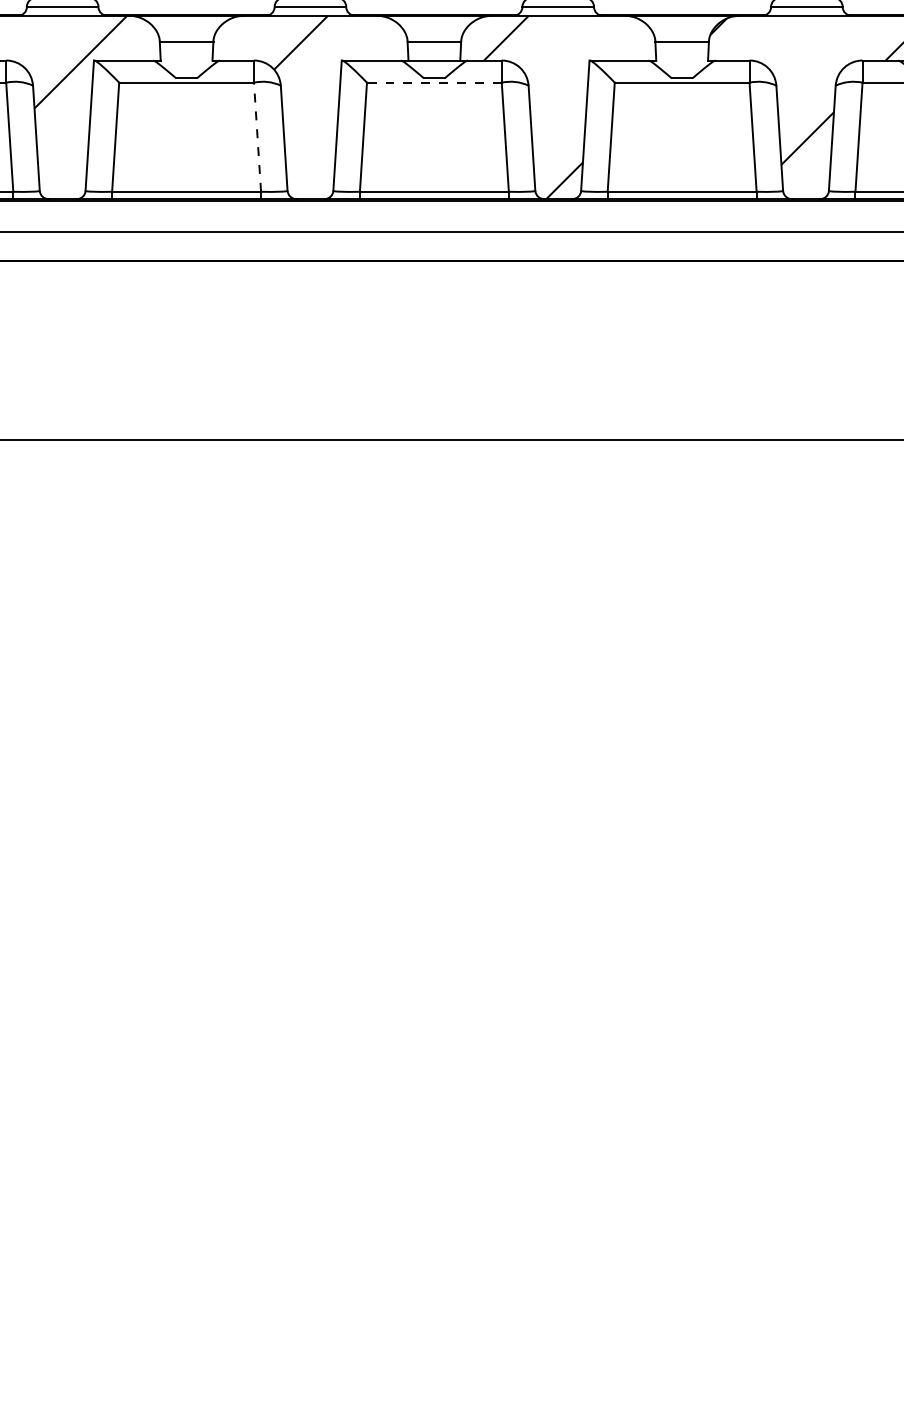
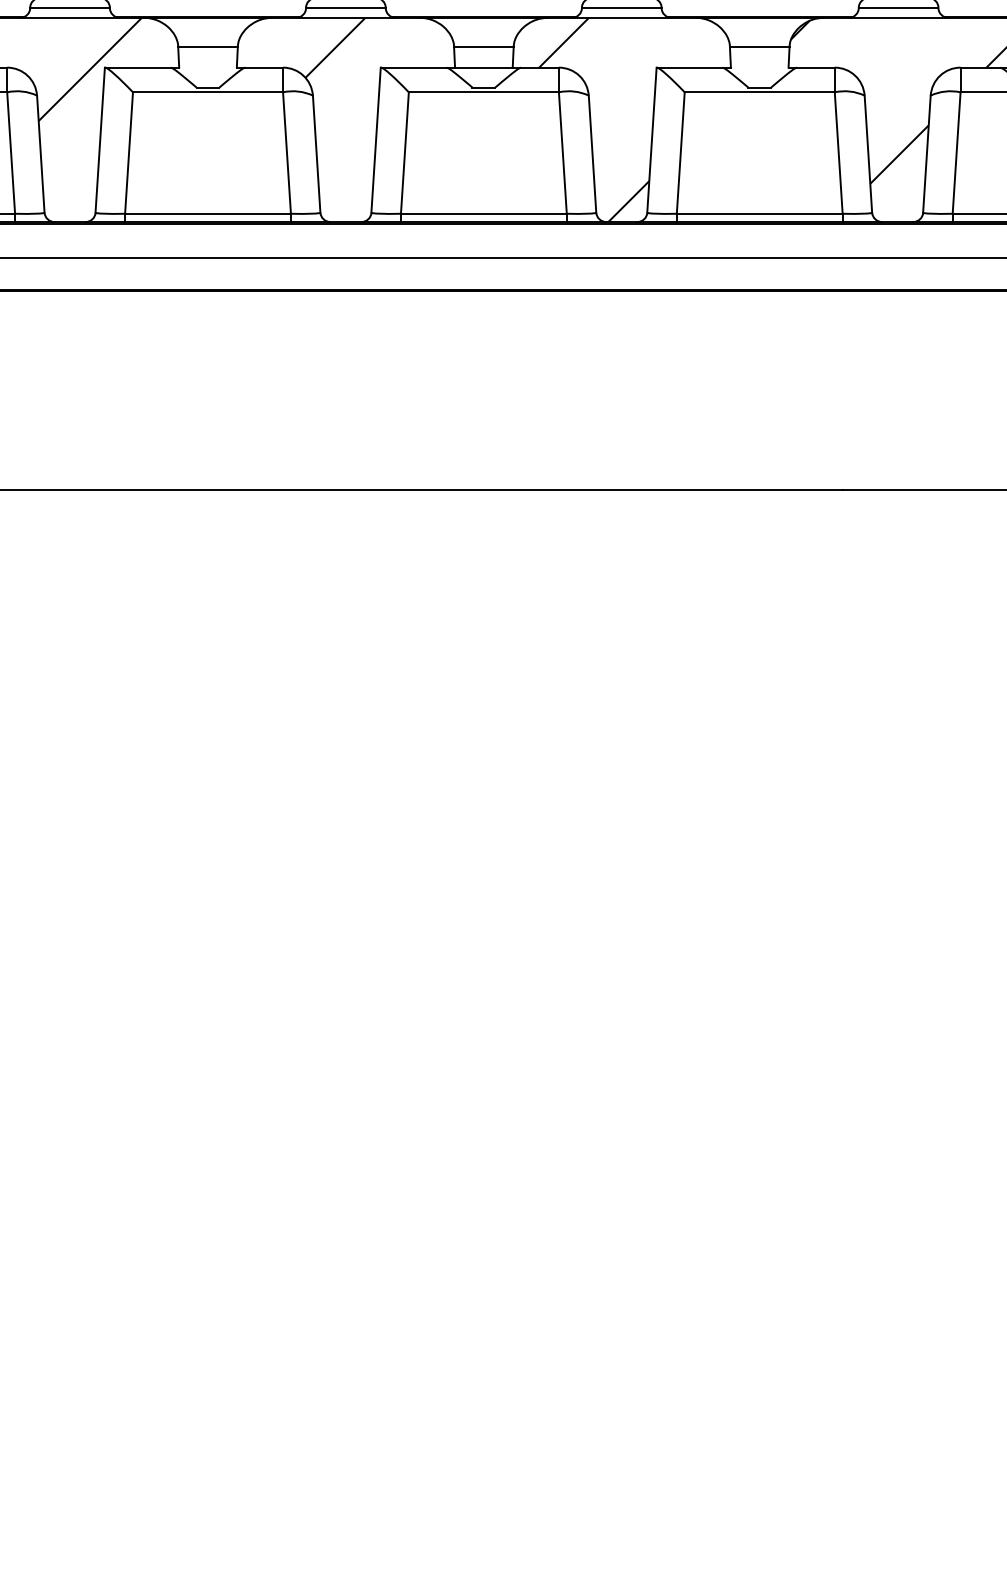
line: (434, 82) -> (483, 92), dashed -> solid
line: (257, 137) -> (287, 153), dashed -> solid

